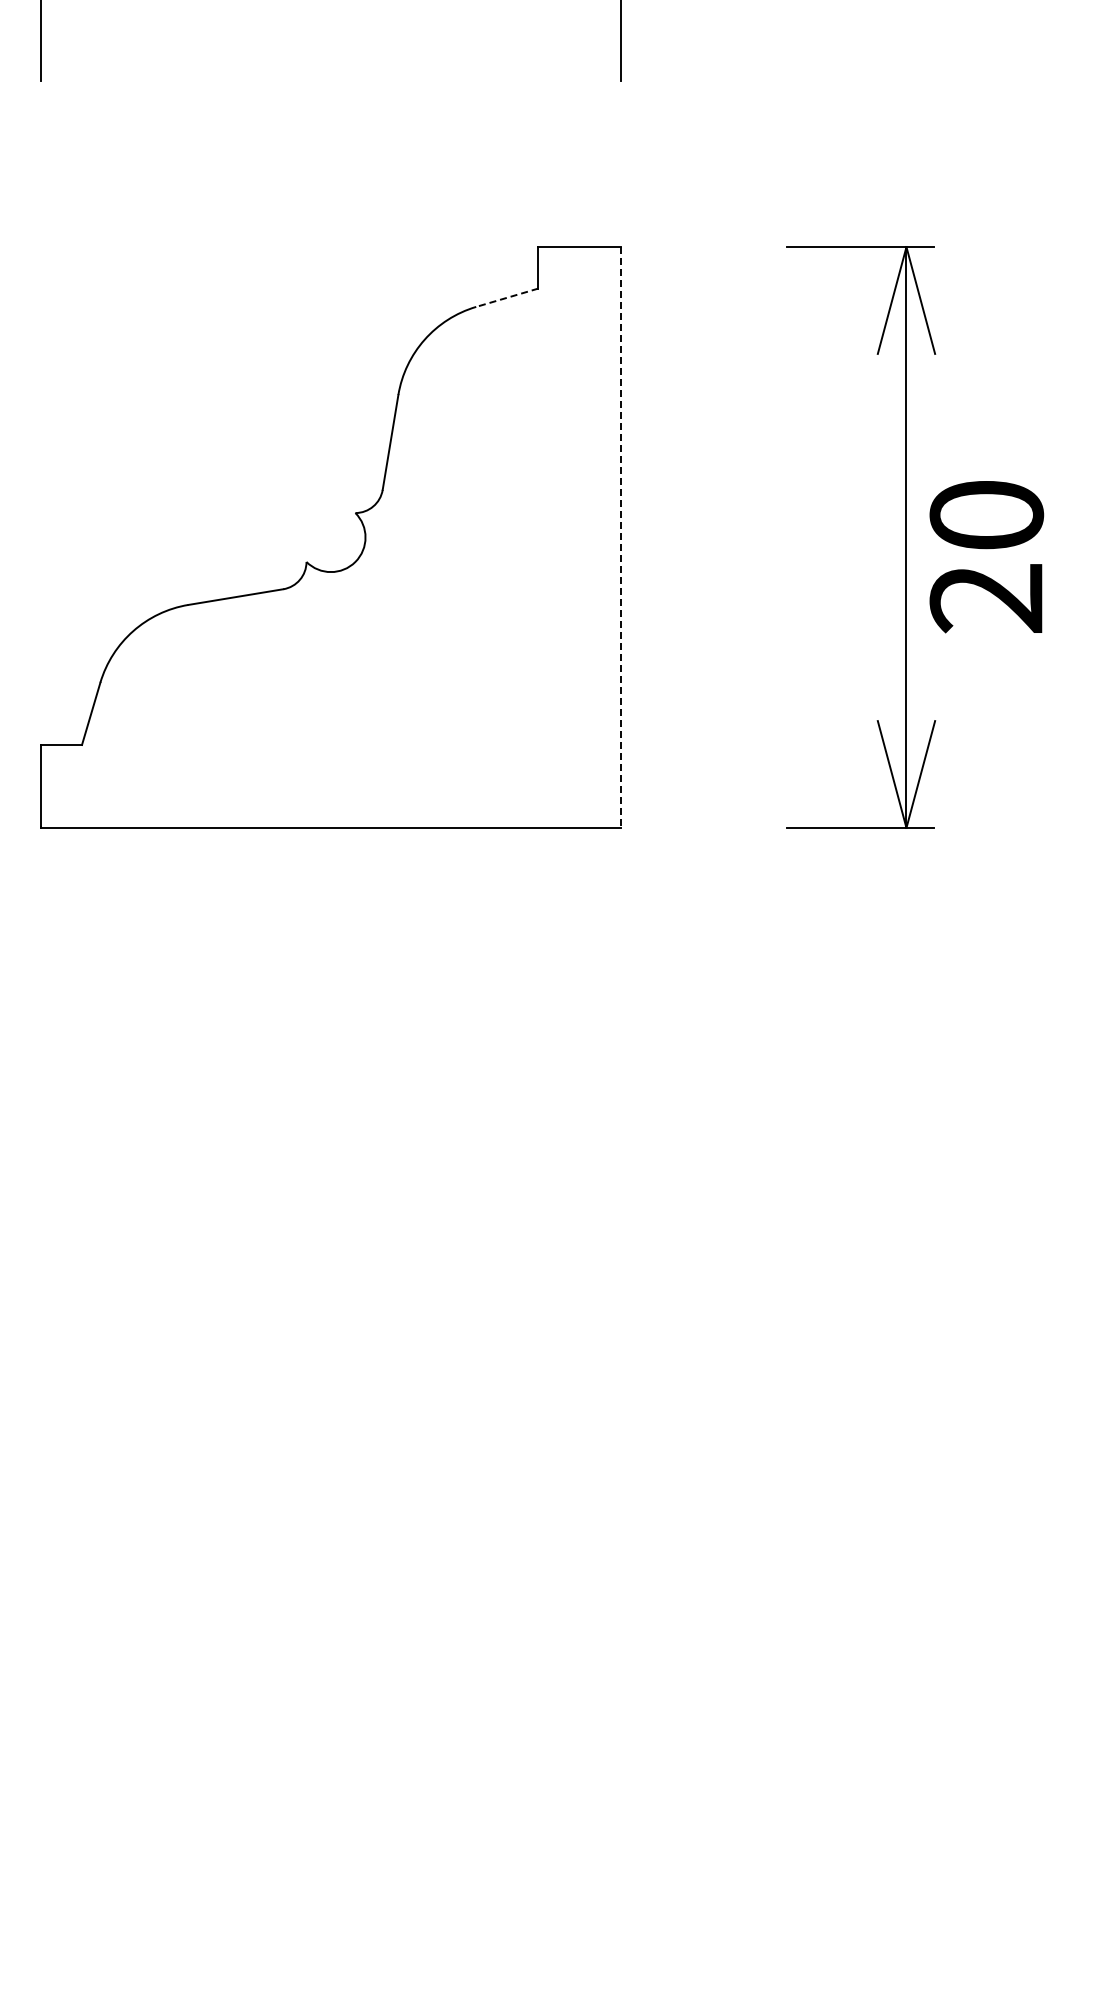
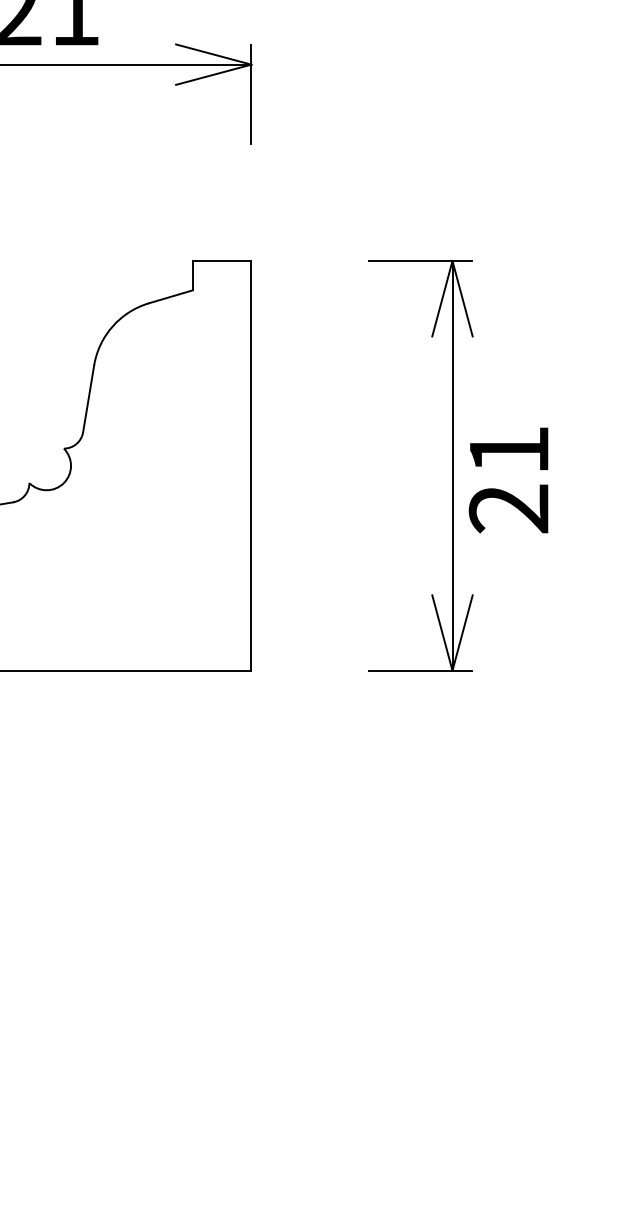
line: (506, 297) -> (170, 296), dashed -> solid
text: (986, 515) -> (508, 450), 20 -> 21
line: (621, 538) -> (251, 466), dashed -> solid

